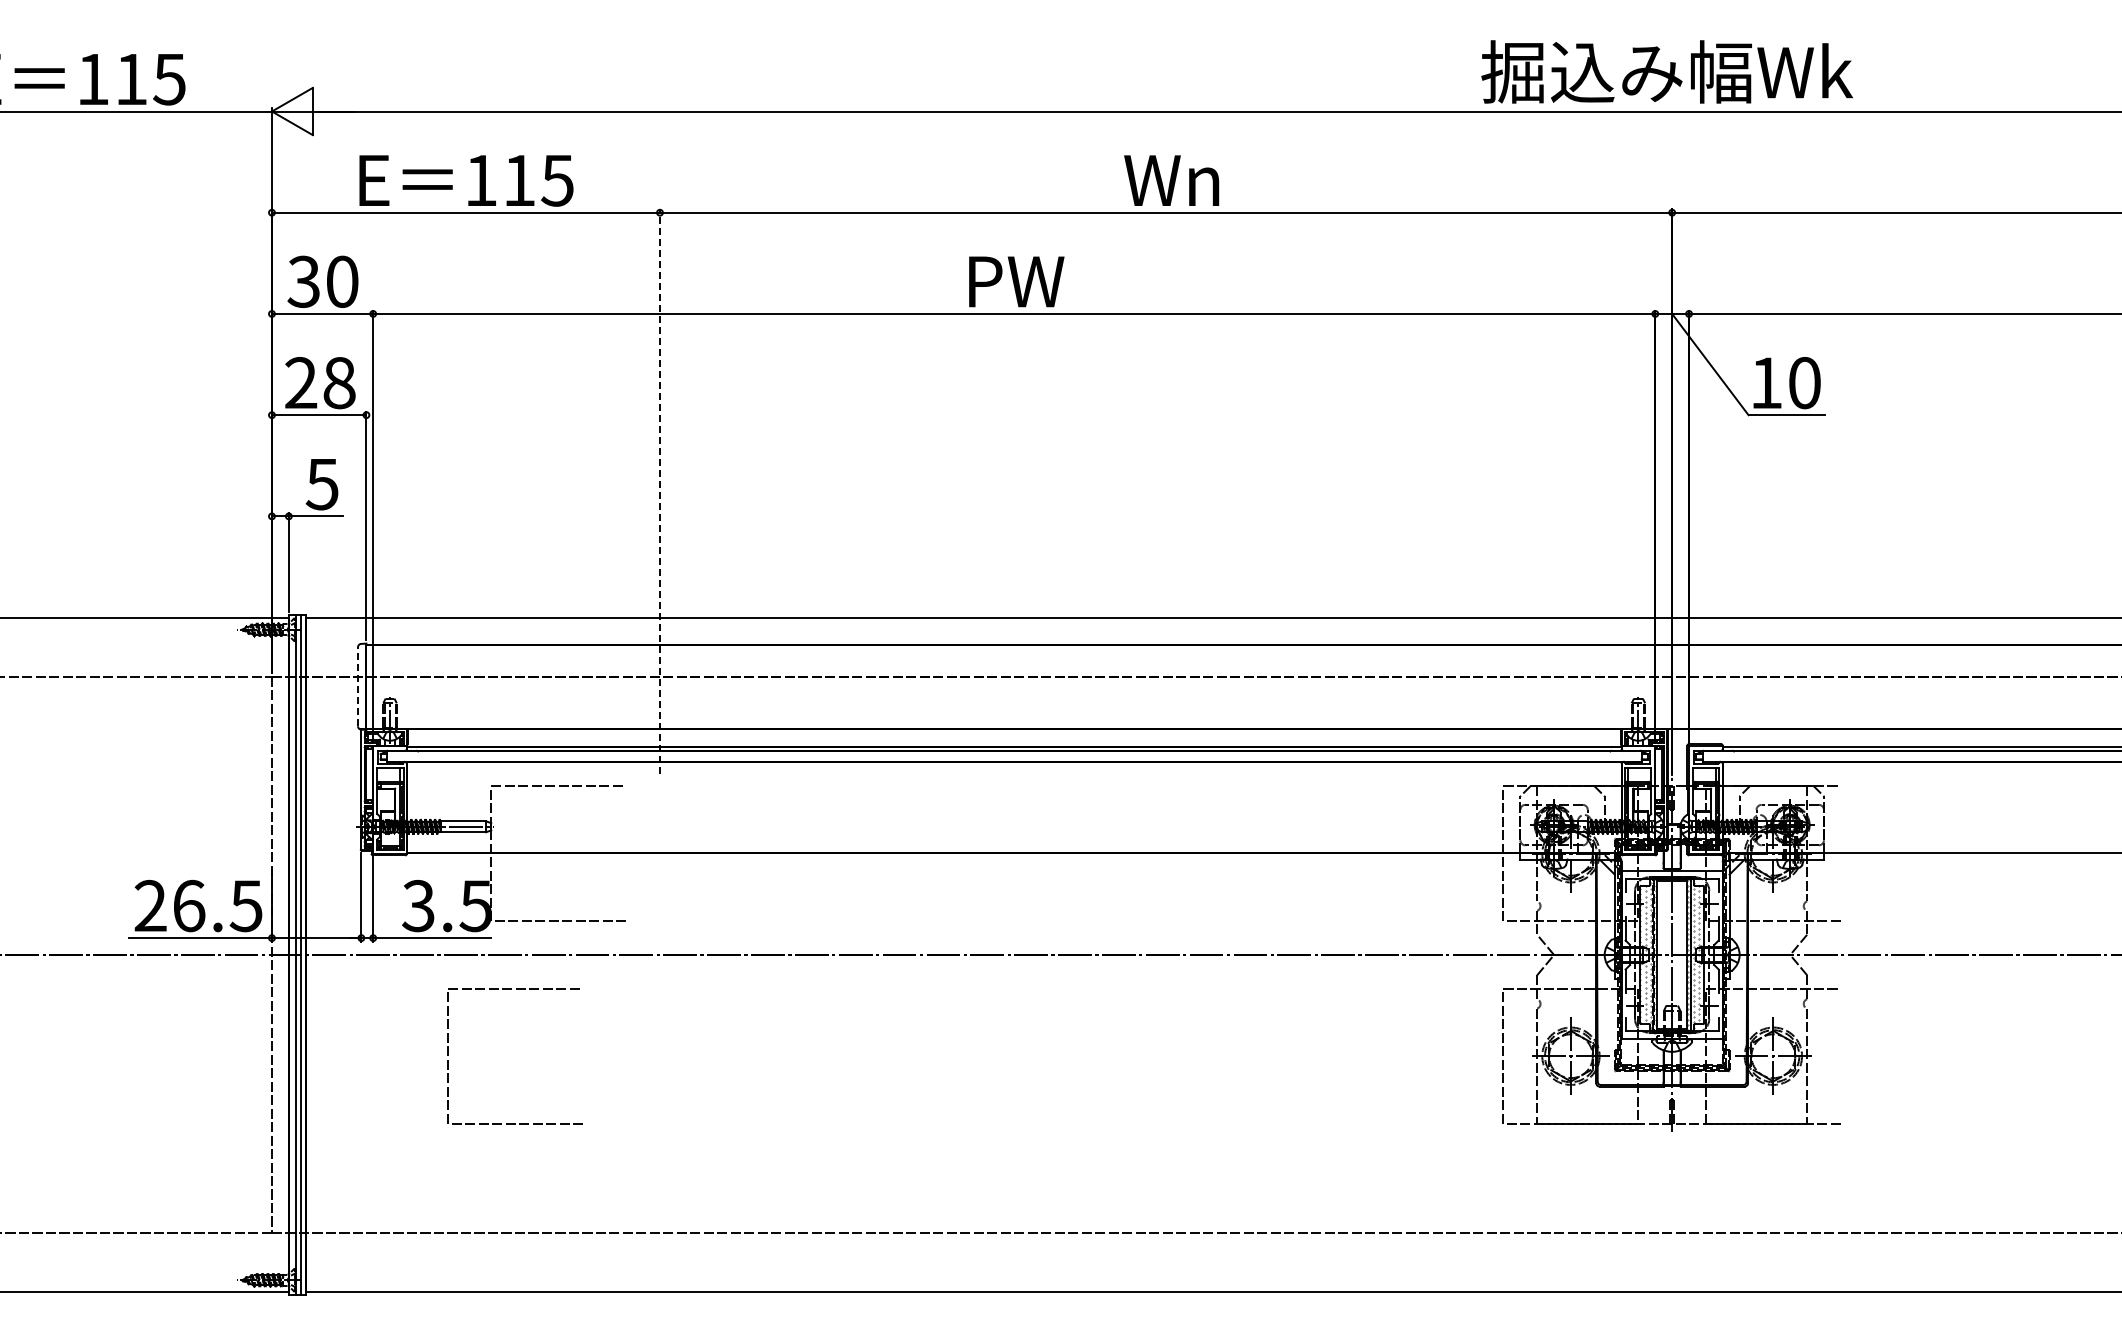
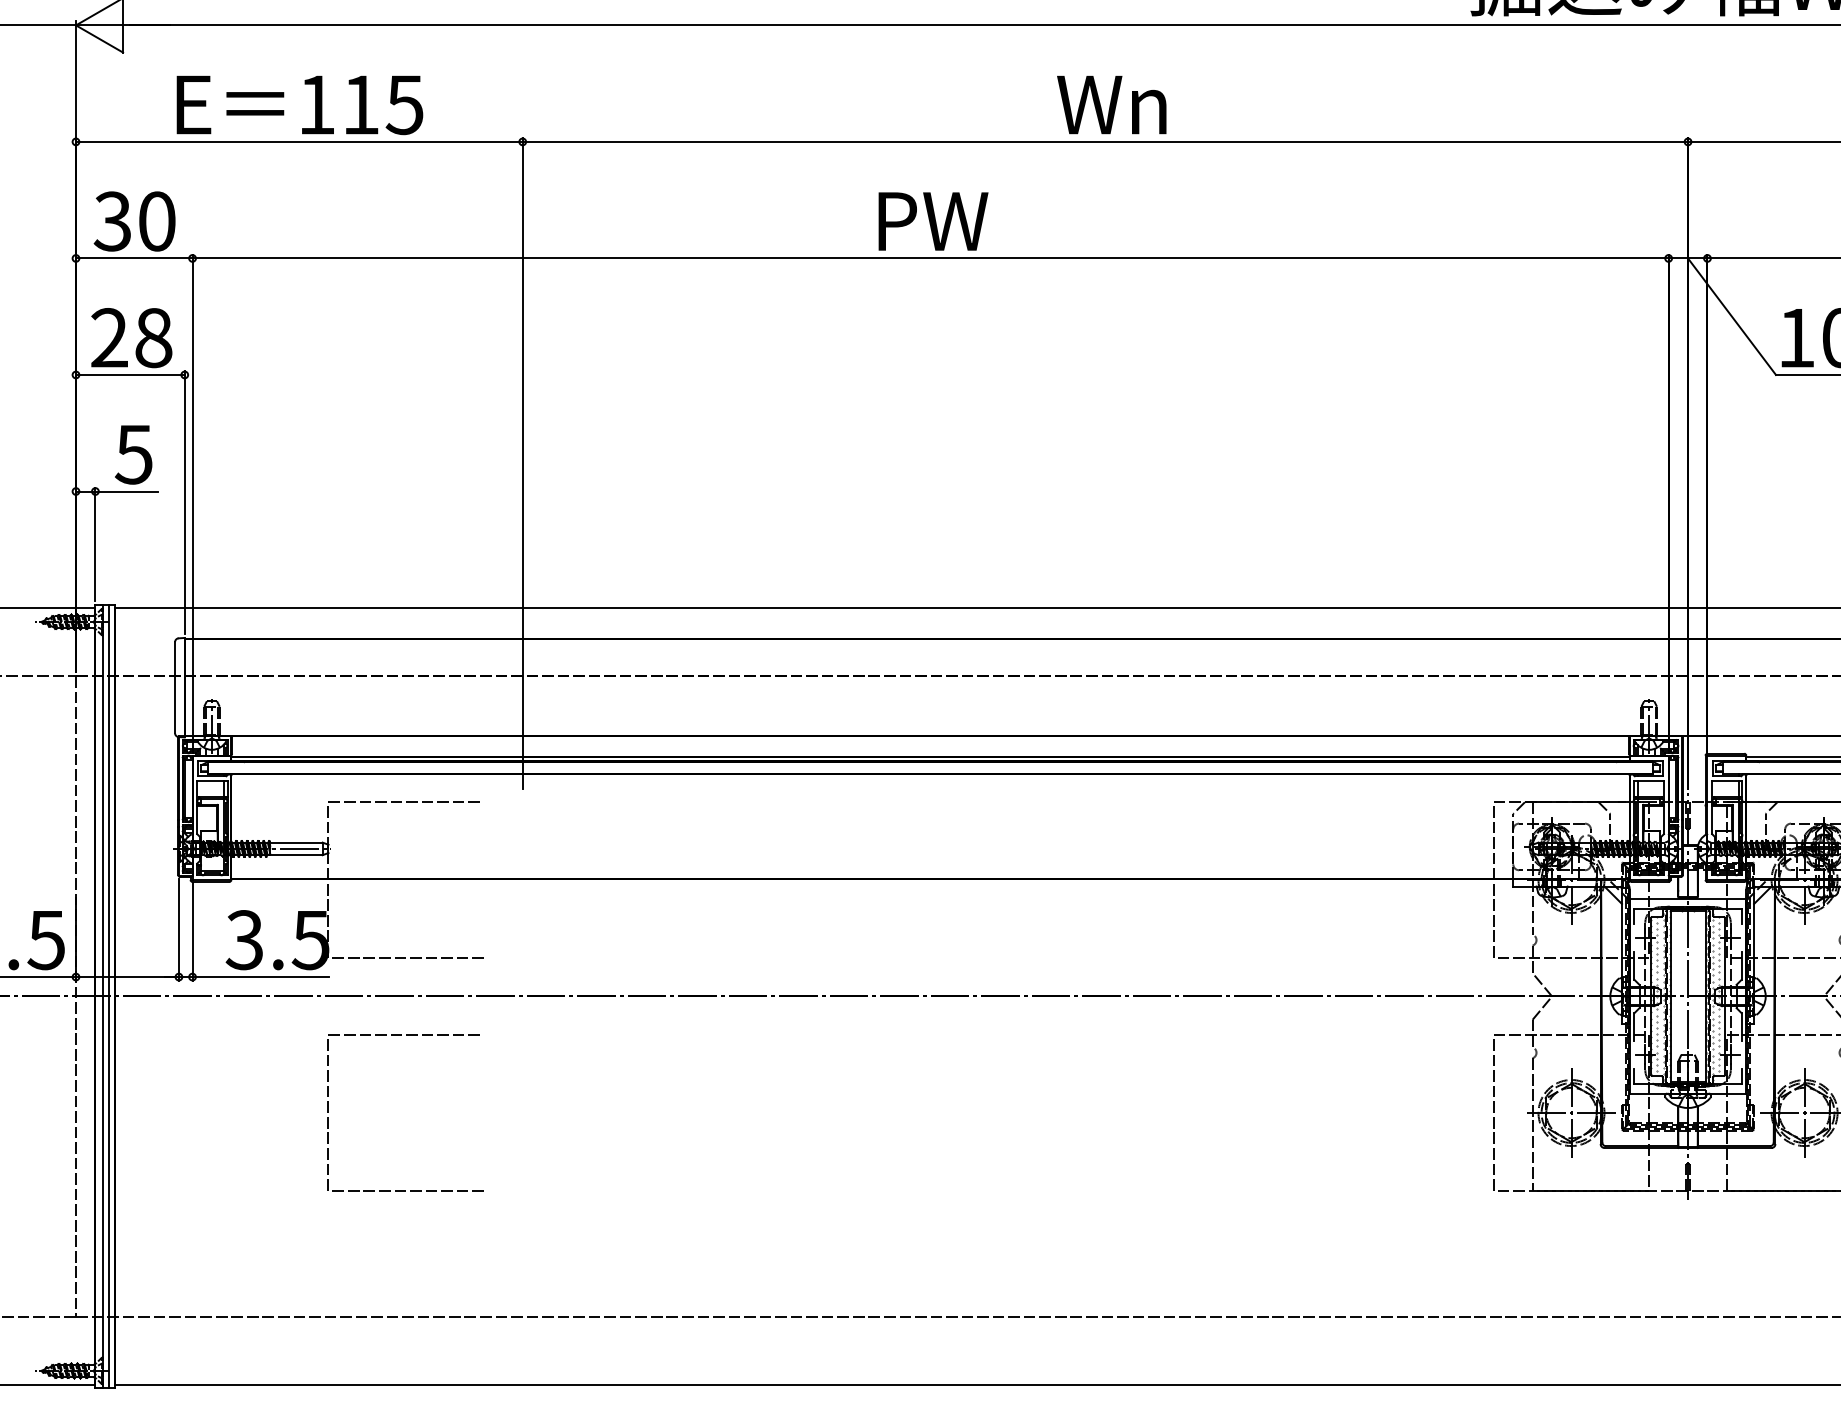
line: (659, 491) -> (522, 462), dashed -> solid
line: (358, 686) -> (175, 687), dashed -> solid
part: (448, 1055) -> (328, 1112), moved

